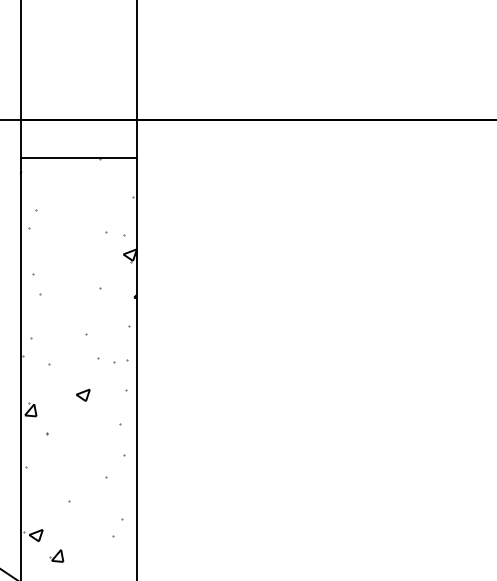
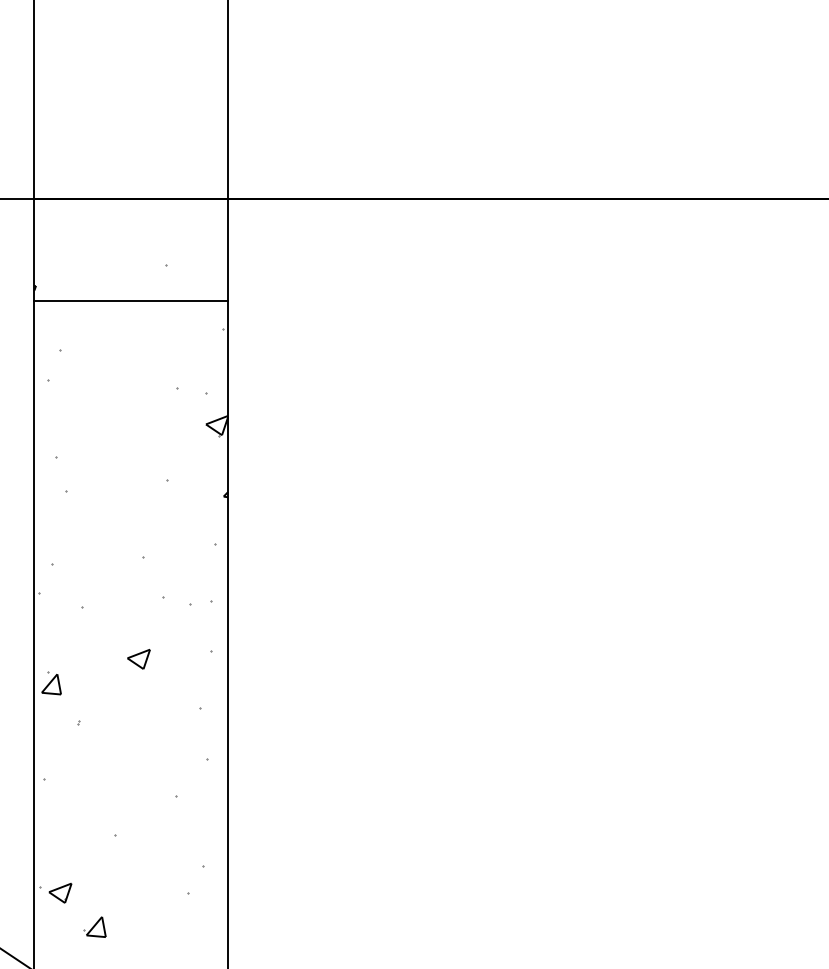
line: (78, 158) -> (131, 301), moved

